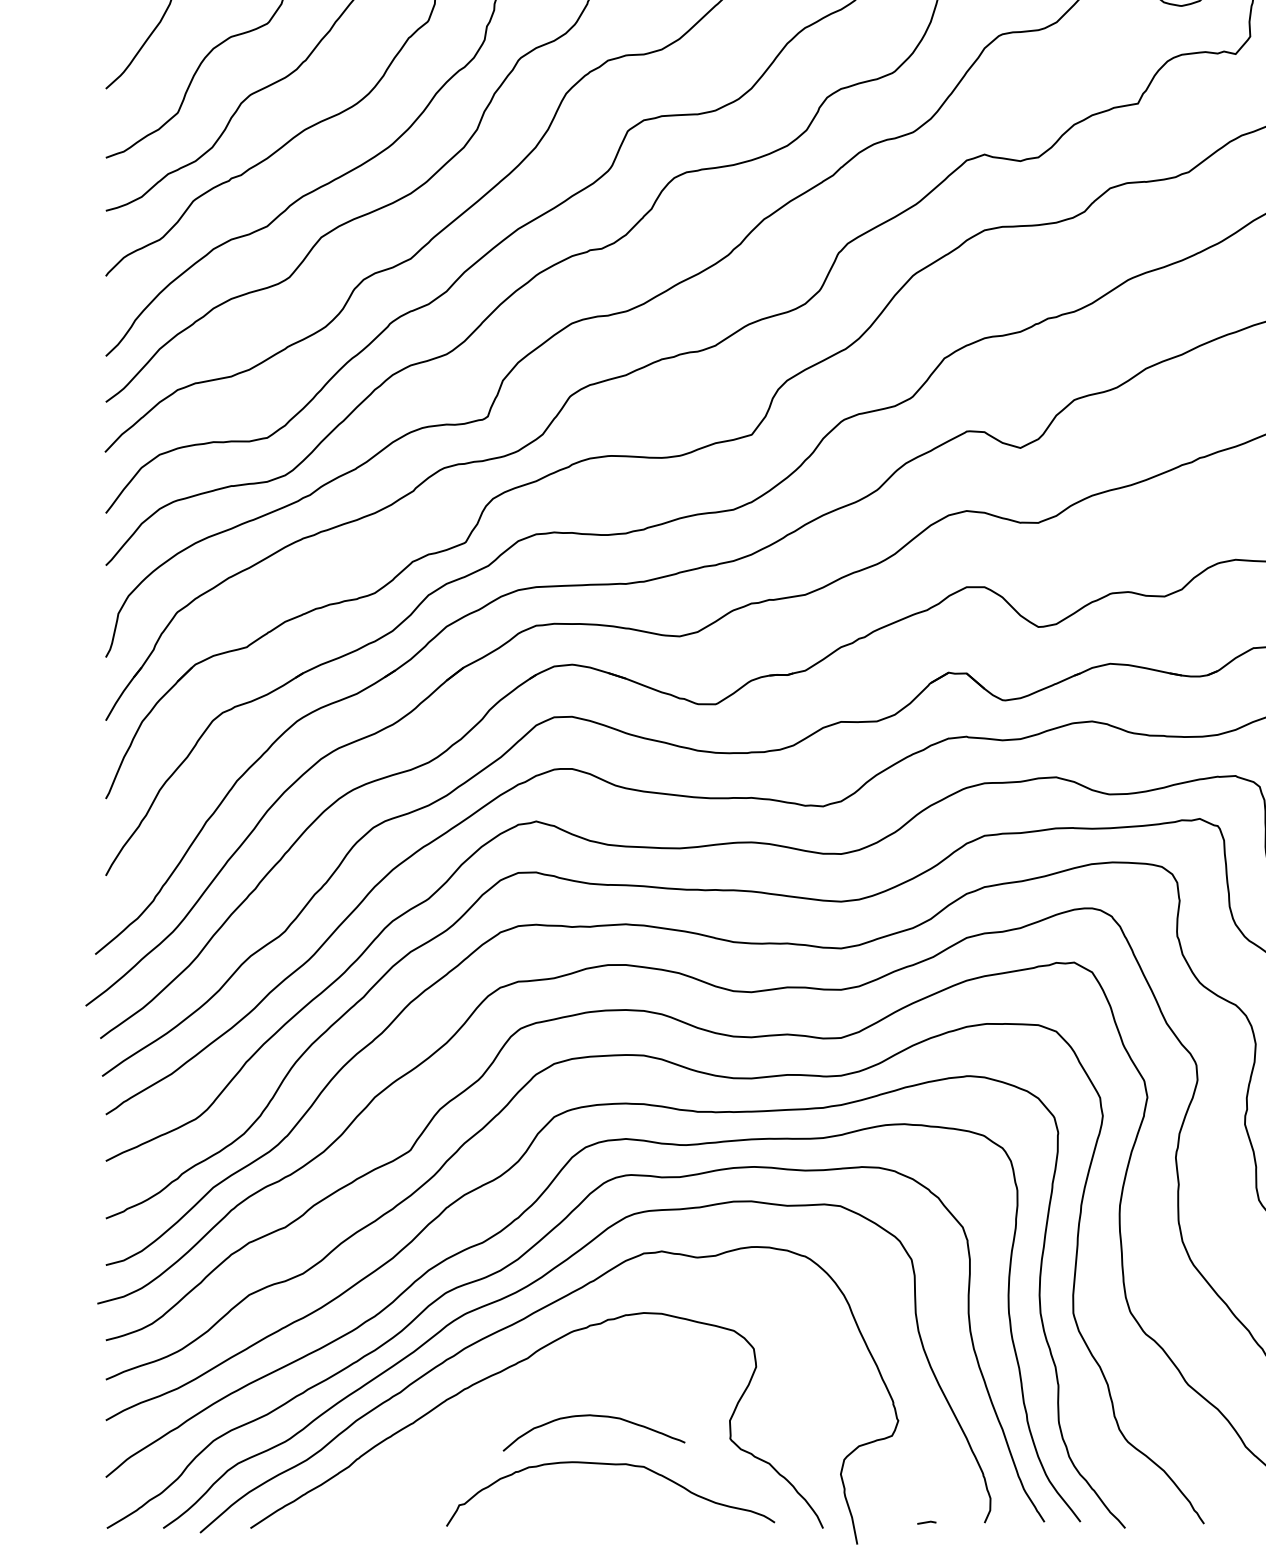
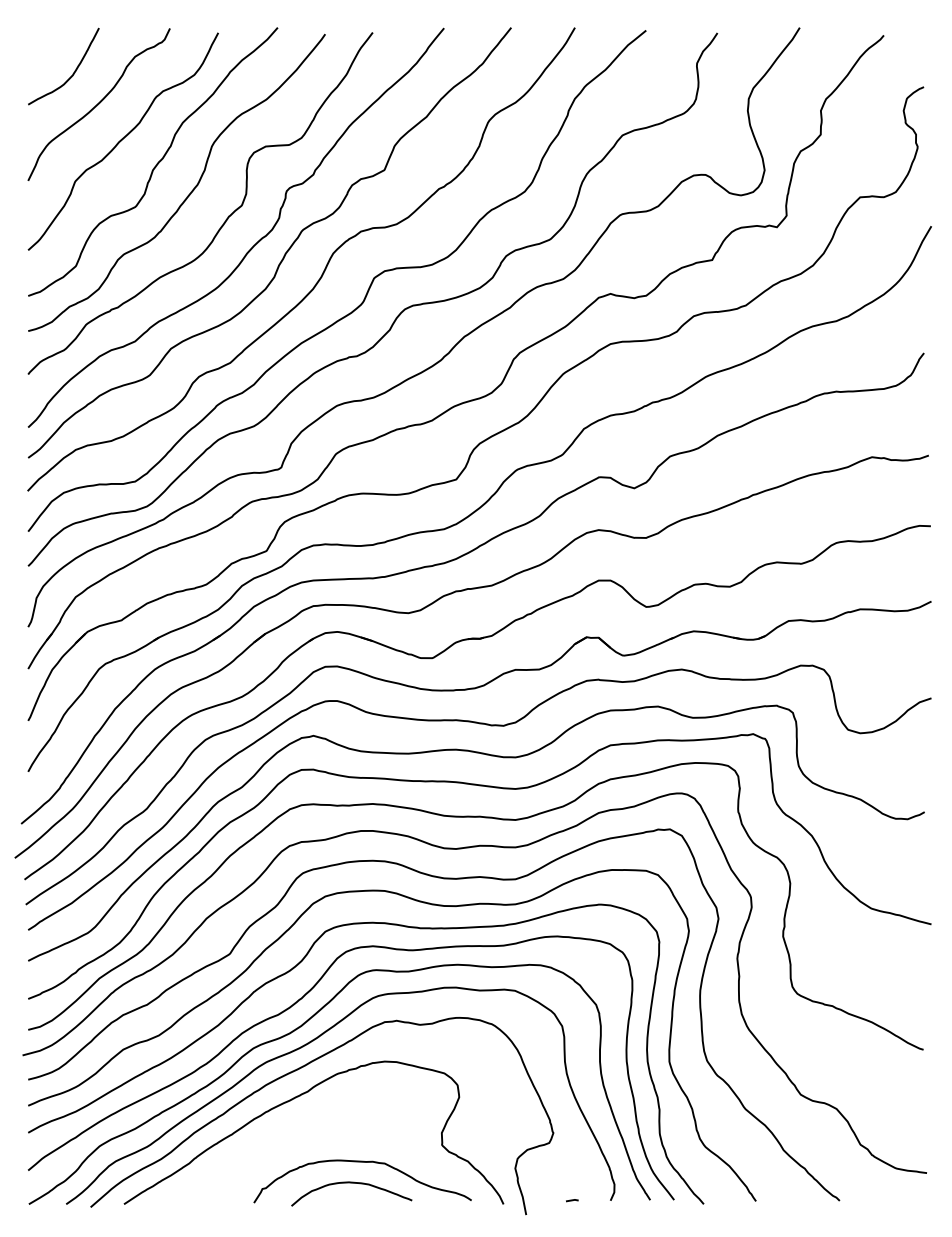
curve: (593, 1416) -> (351, 1183), moved

